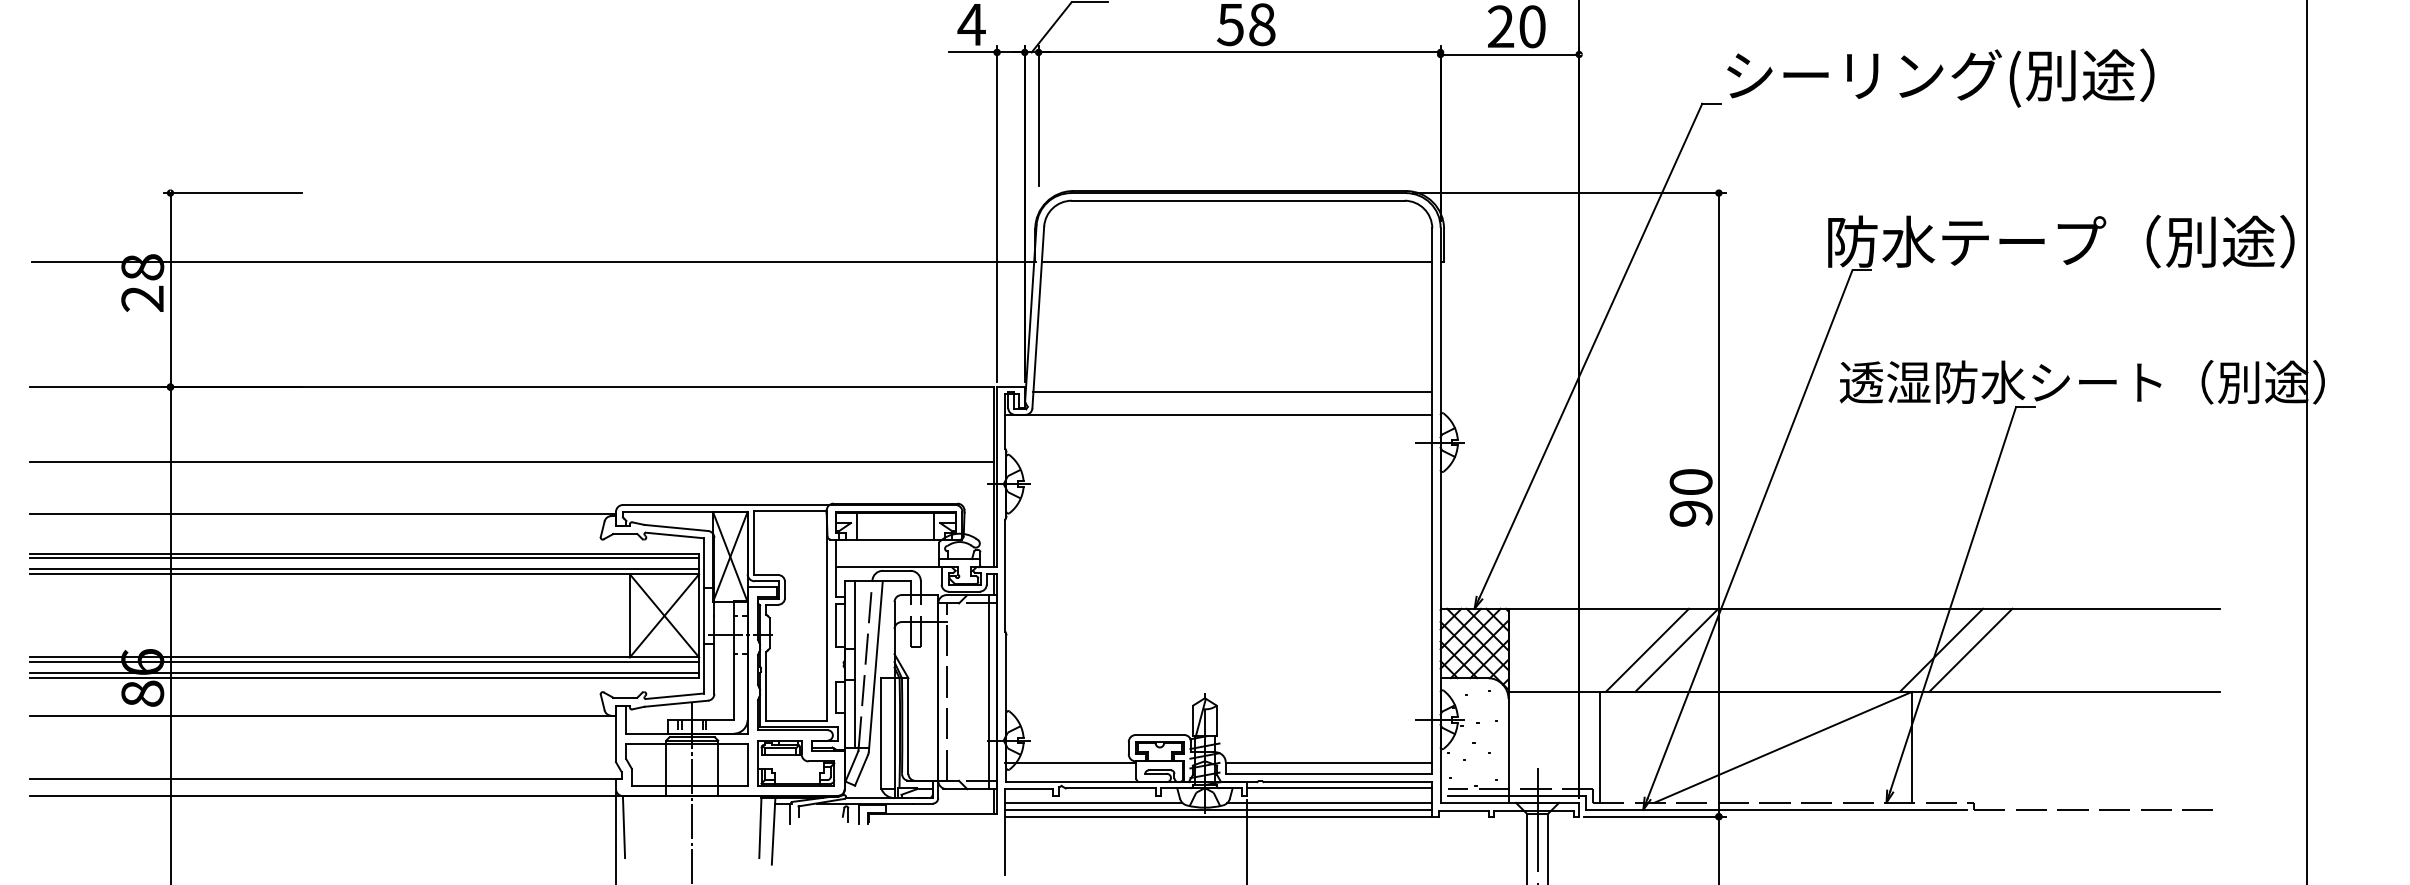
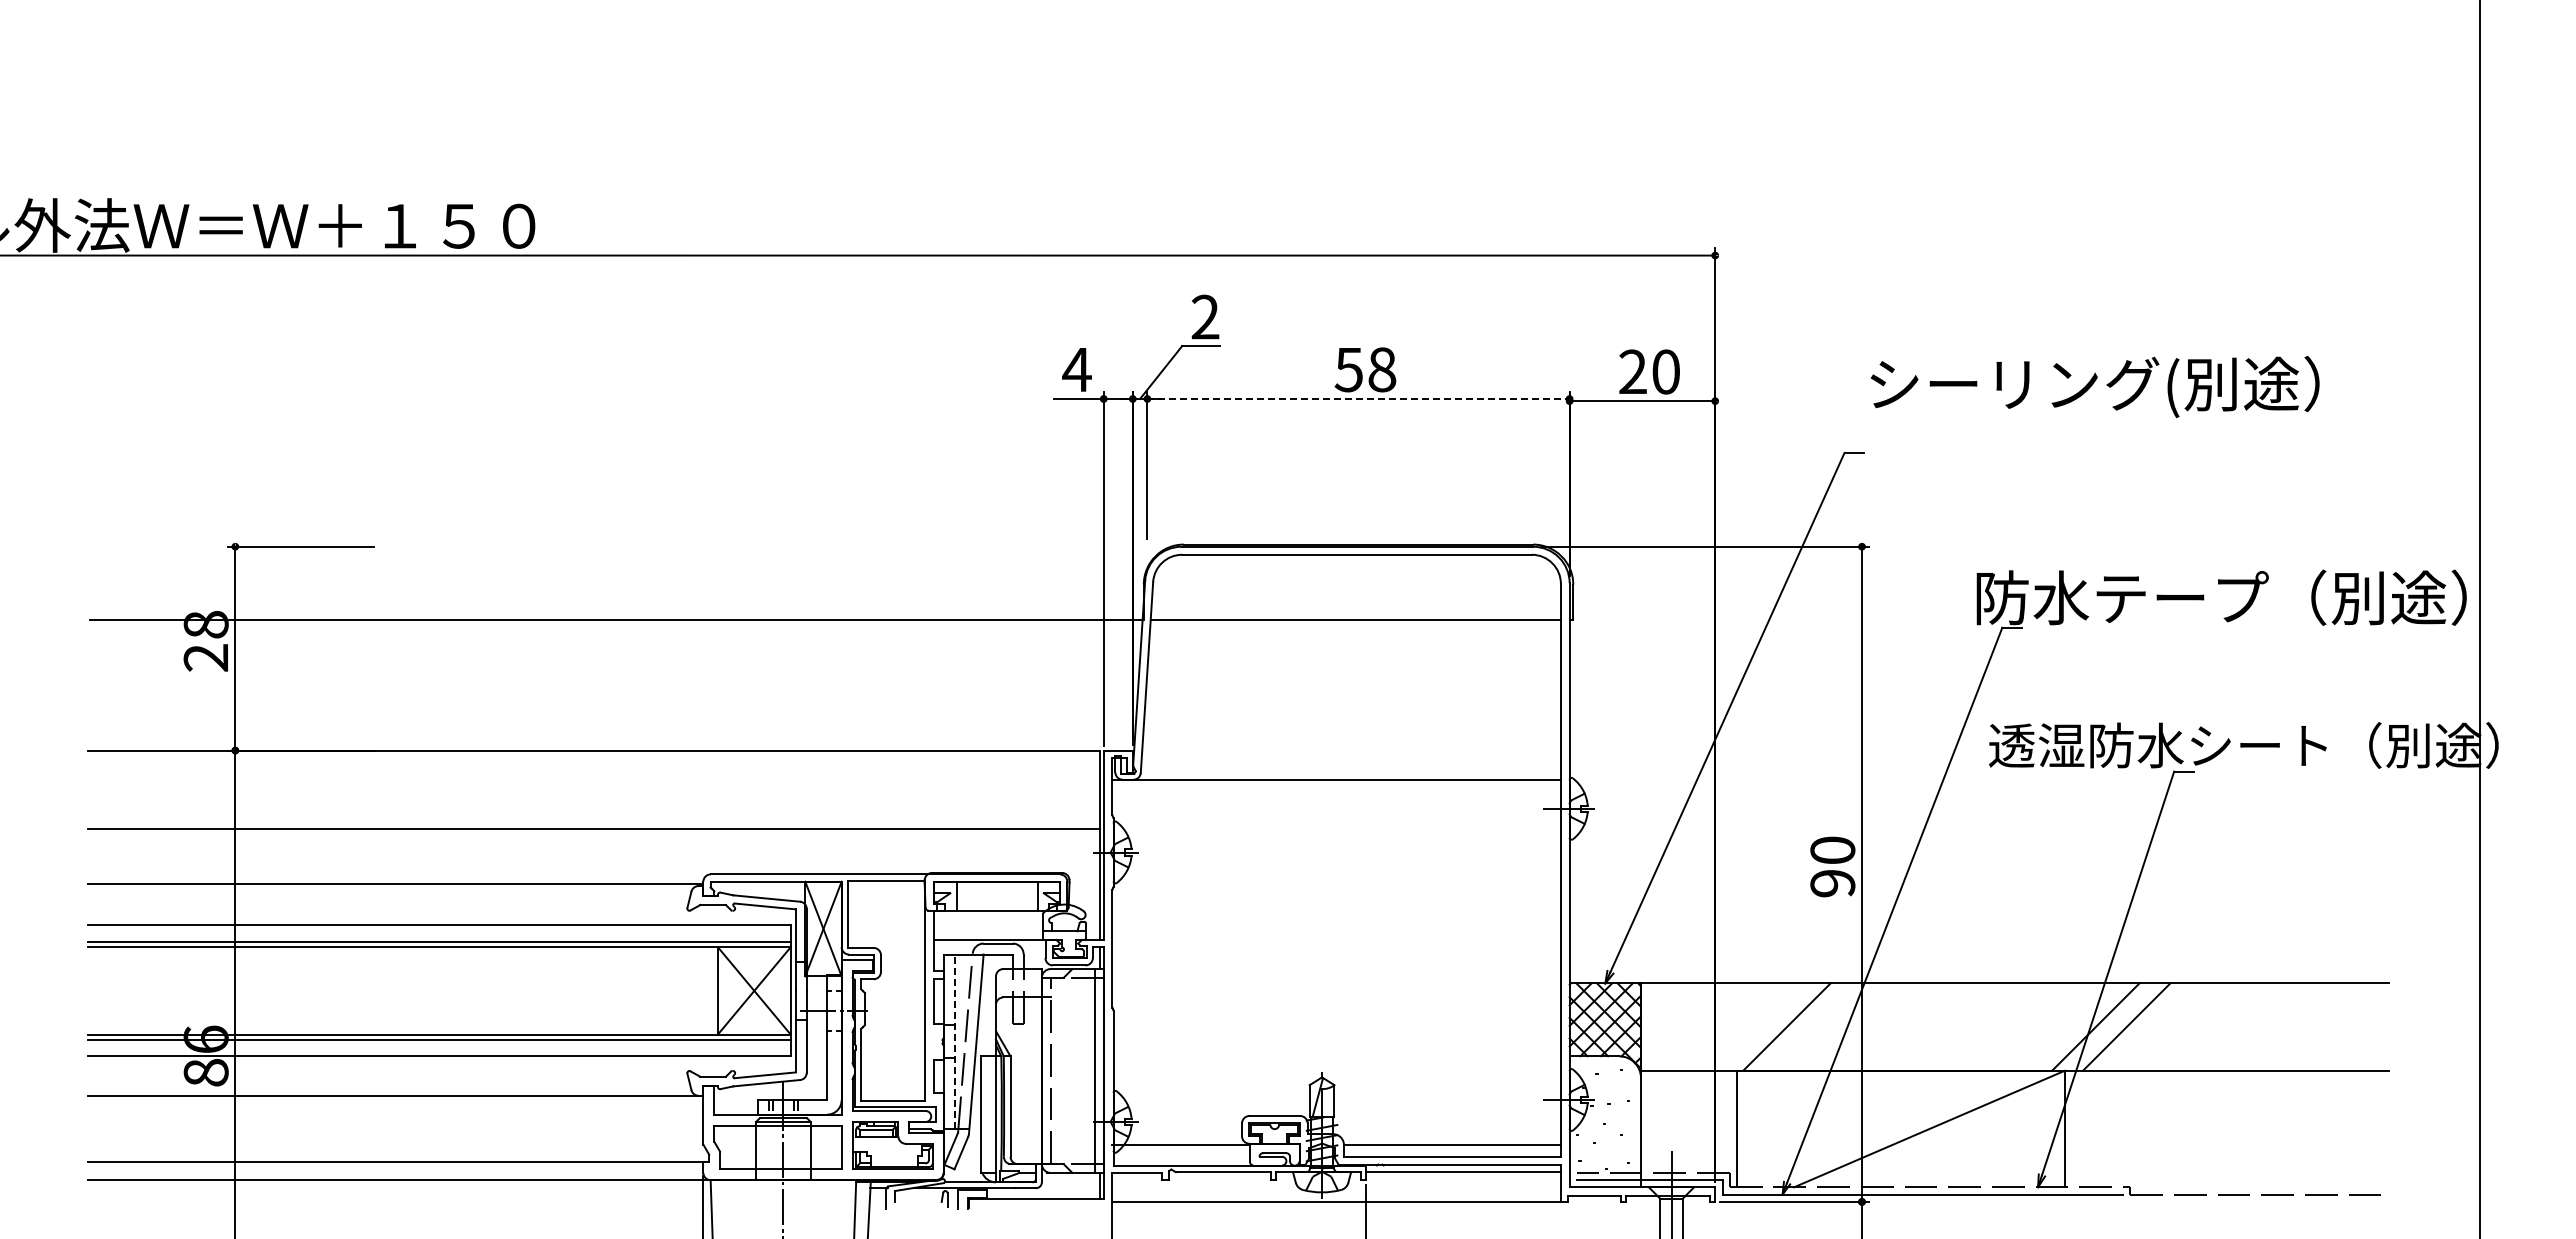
line: (1239, 51) -> (1358, 398), solid -> dashed
text: (1940, 77) -> (2094, 386), moved
line: (1232, 391) -> (1350, 755), removed
line: (364, 558) -> (439, 930), removed
line: (1676, 649) -> (1817, 1026), removed
line: (855, 664) -> (954, 1041), solid -> dashed
line: (364, 673) -> (439, 1051), removed
line: (1093, 803) -> (1205, 1187), removed
line: (1329, 803) -> (1452, 1187), removed
line: (1218, 809) -> (1336, 1194), removed

